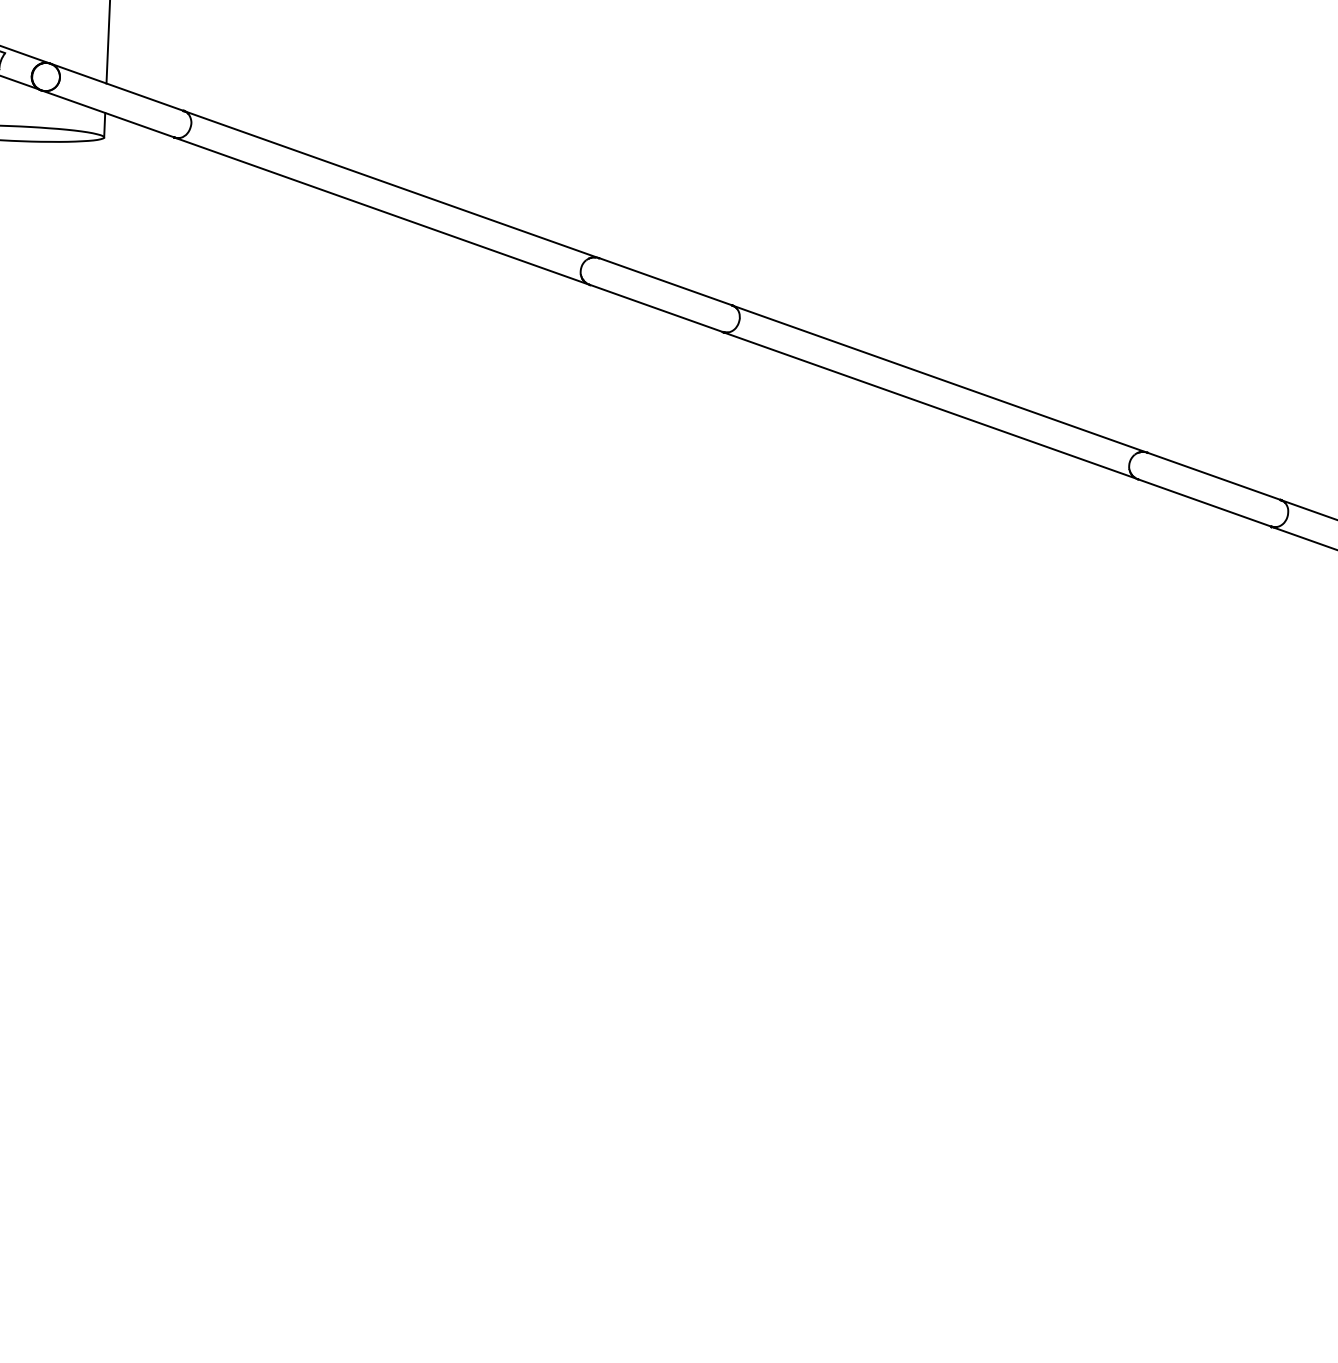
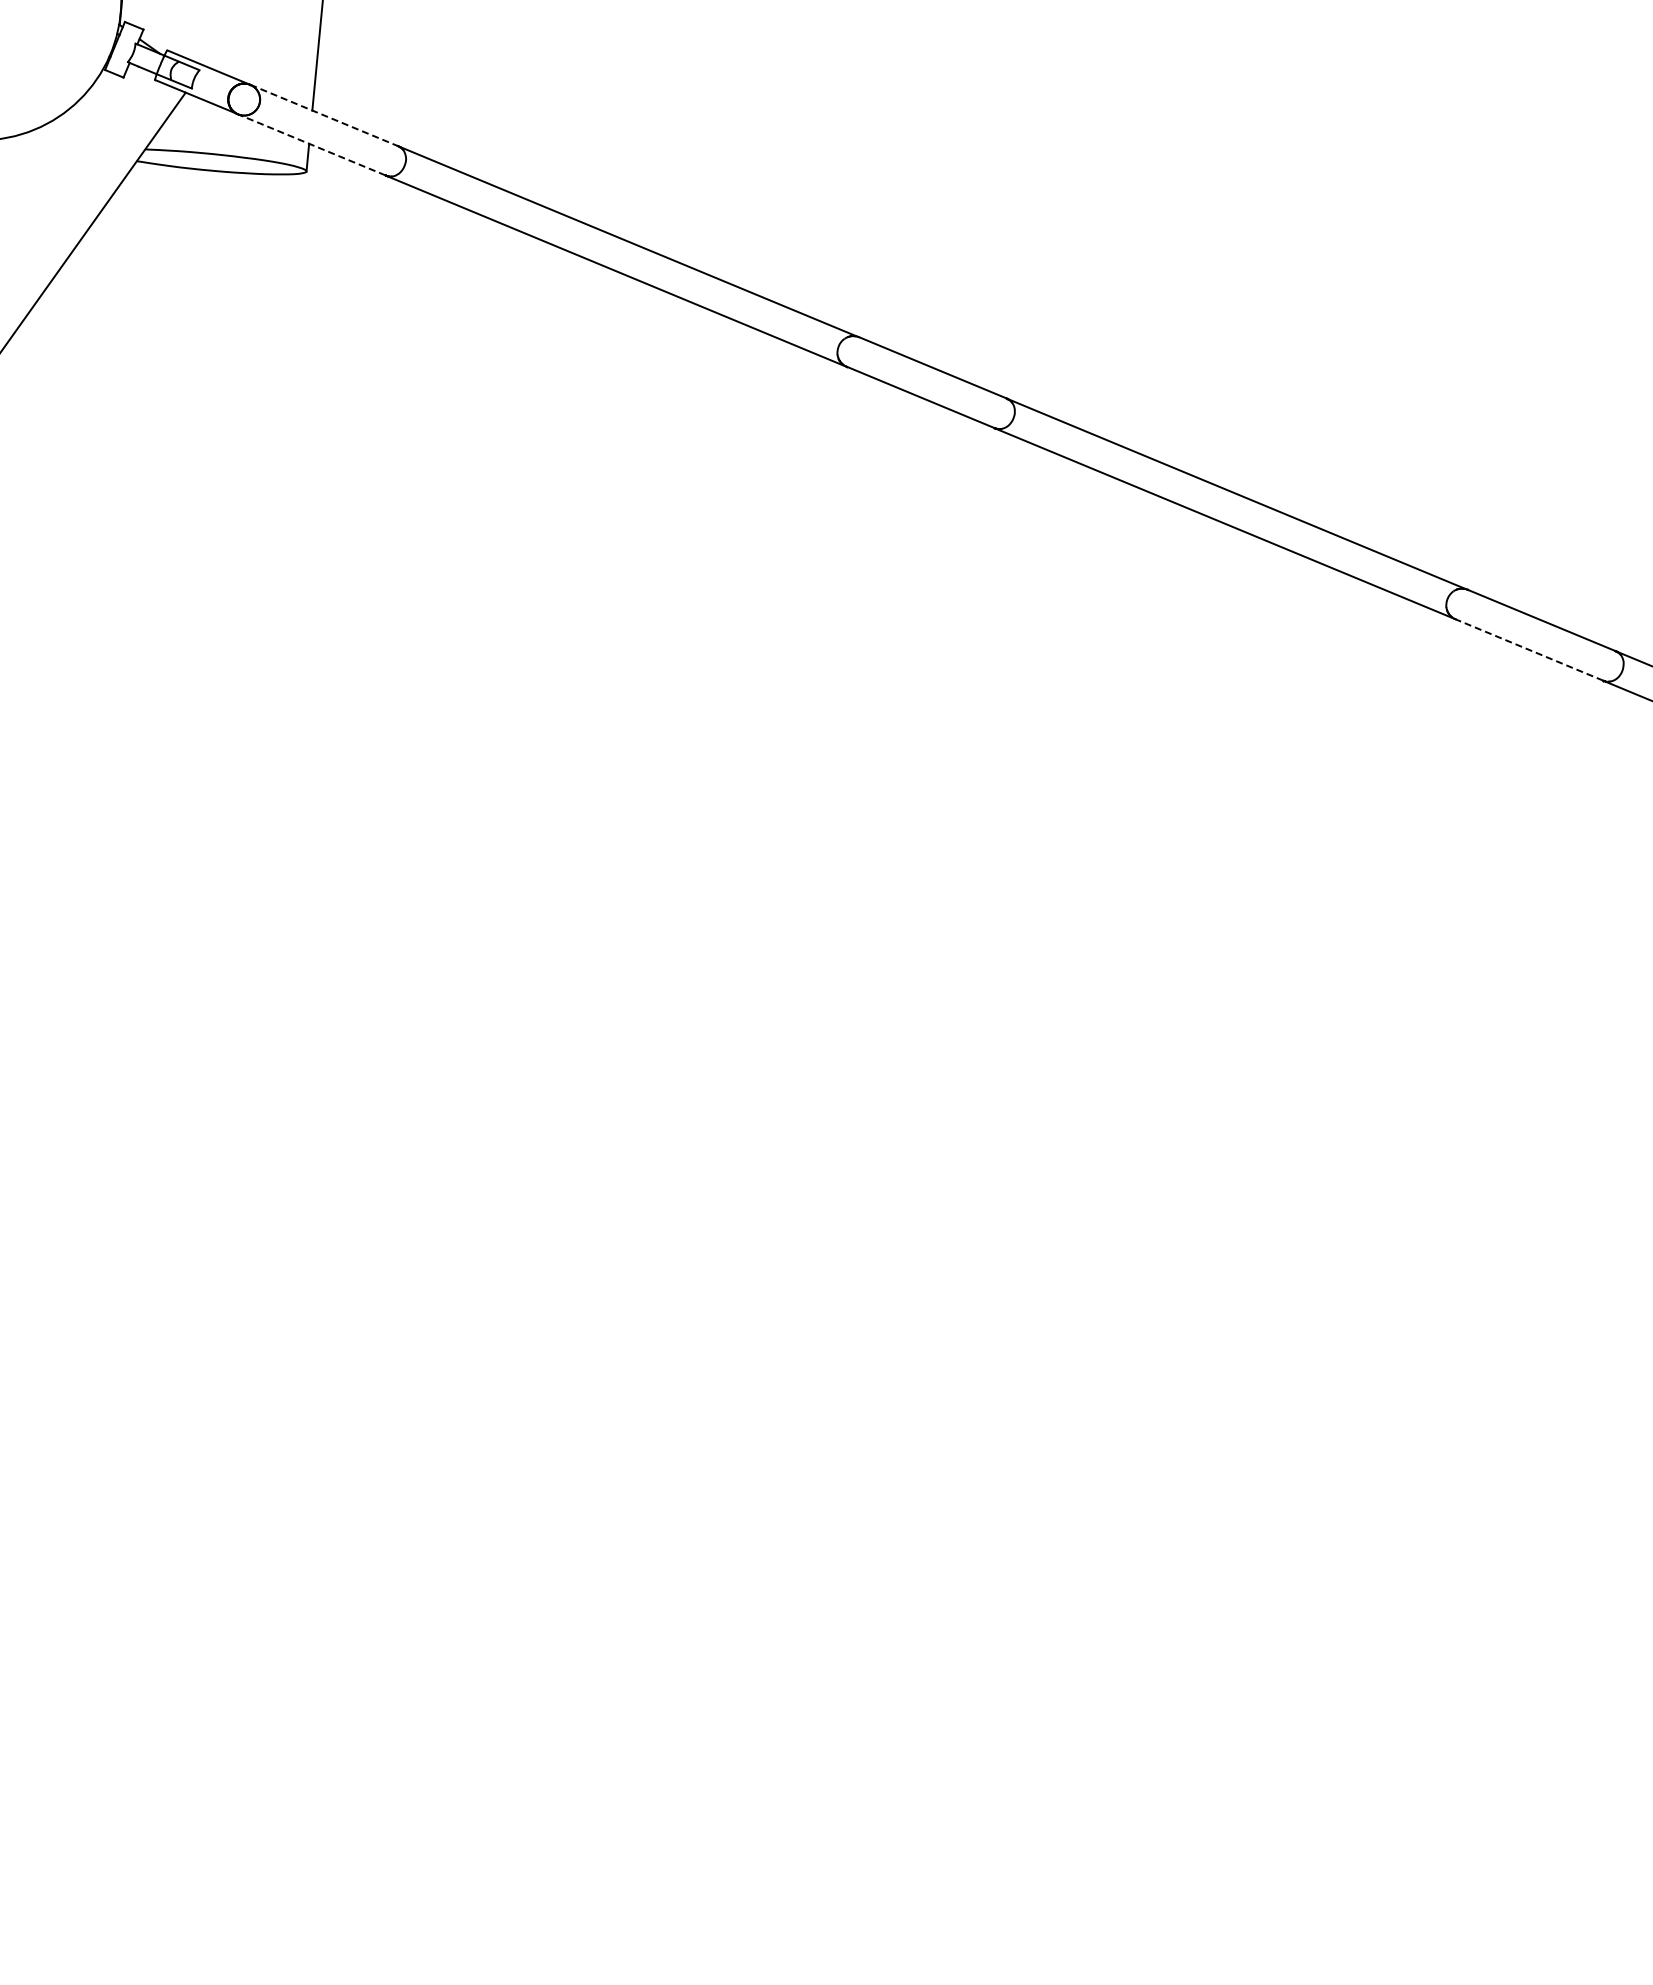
line: (117, 87) -> (324, 115), solid -> dashed
line: (107, 113) -> (311, 144), solid -> dashed
line: (1204, 503) -> (1529, 650), solid -> dashed

